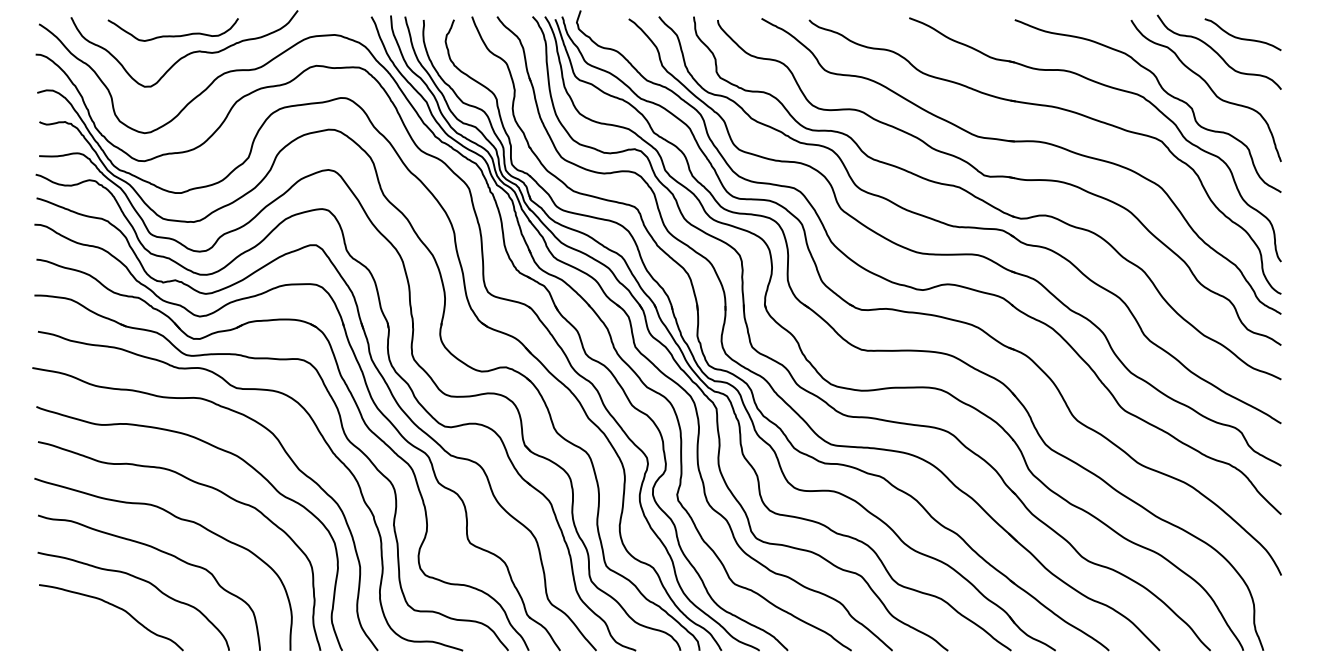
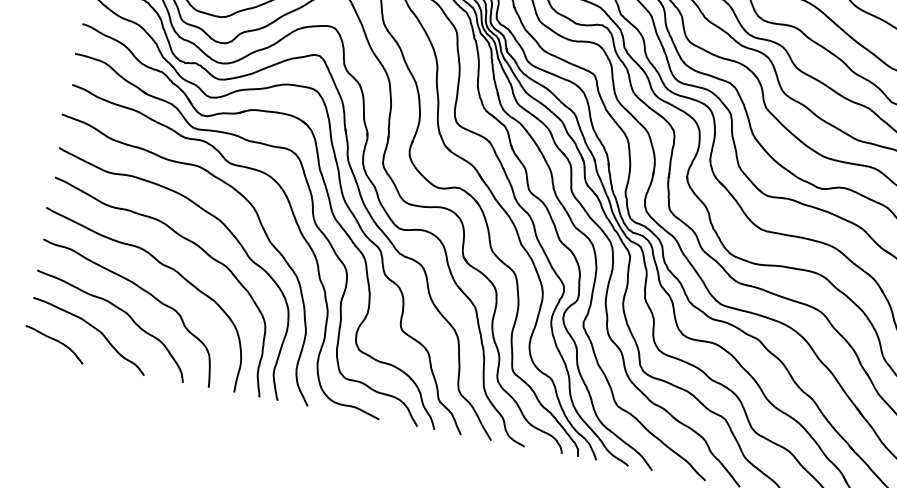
curve: (75, 630) -> (56, 341), added

